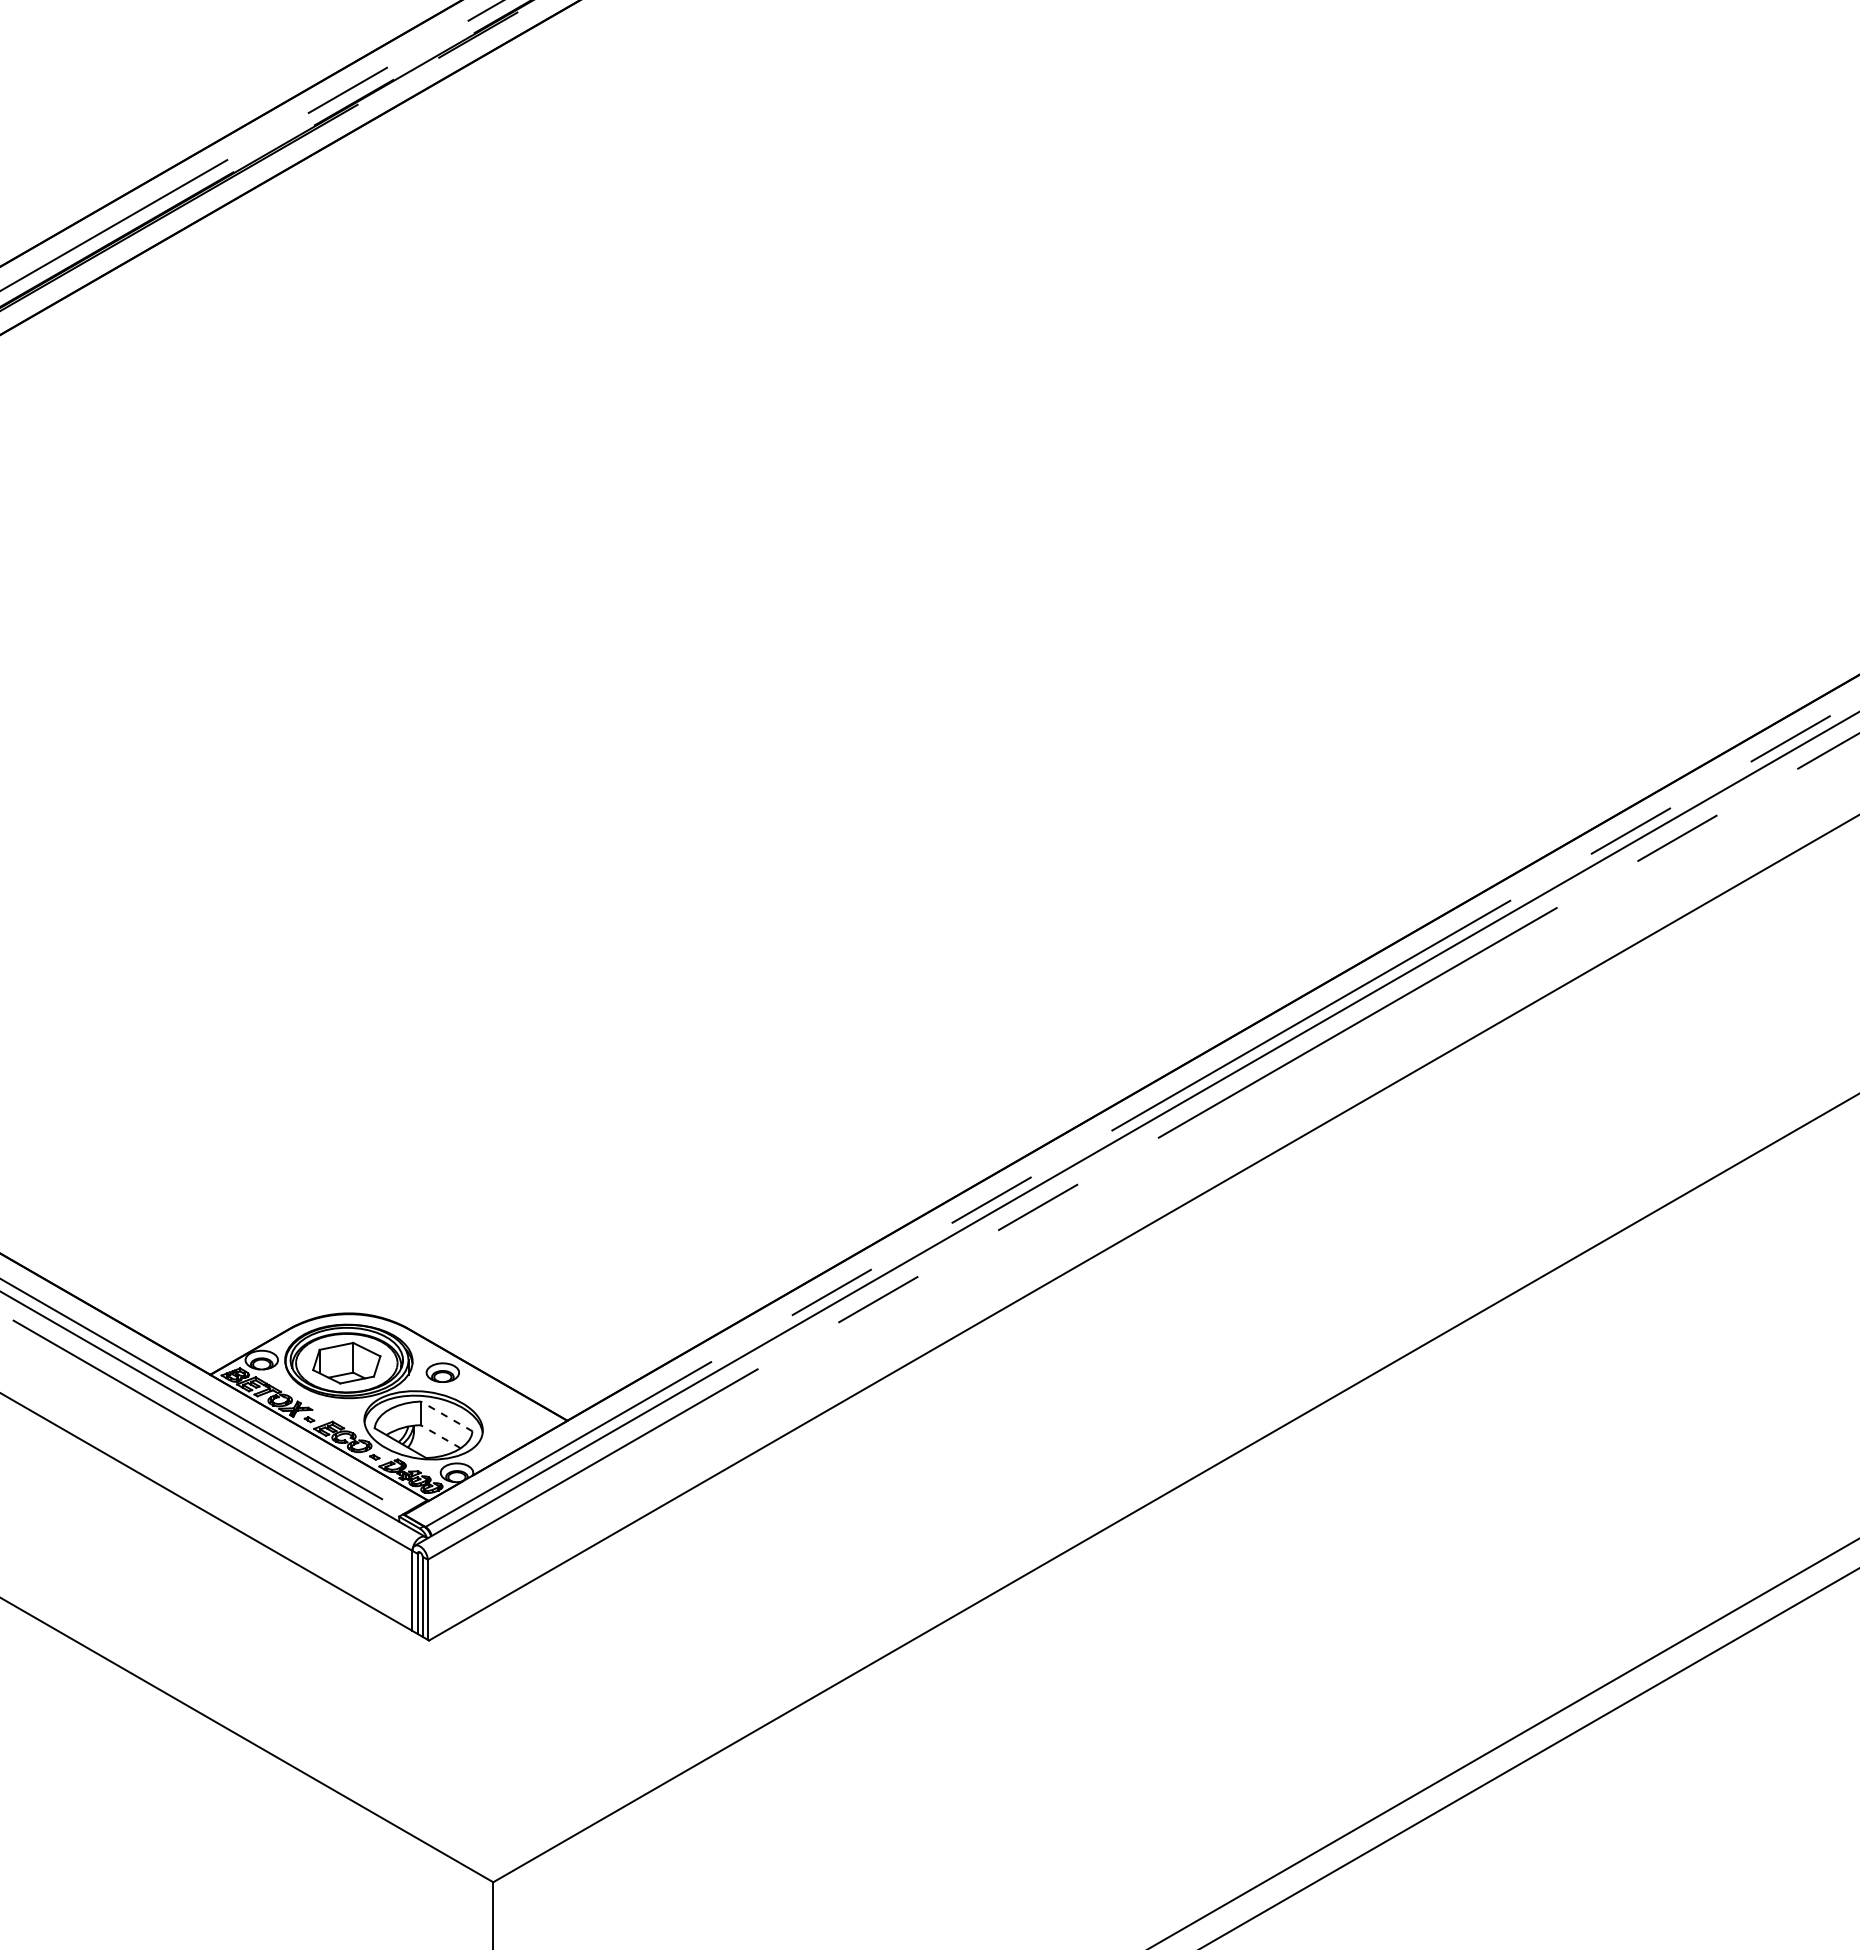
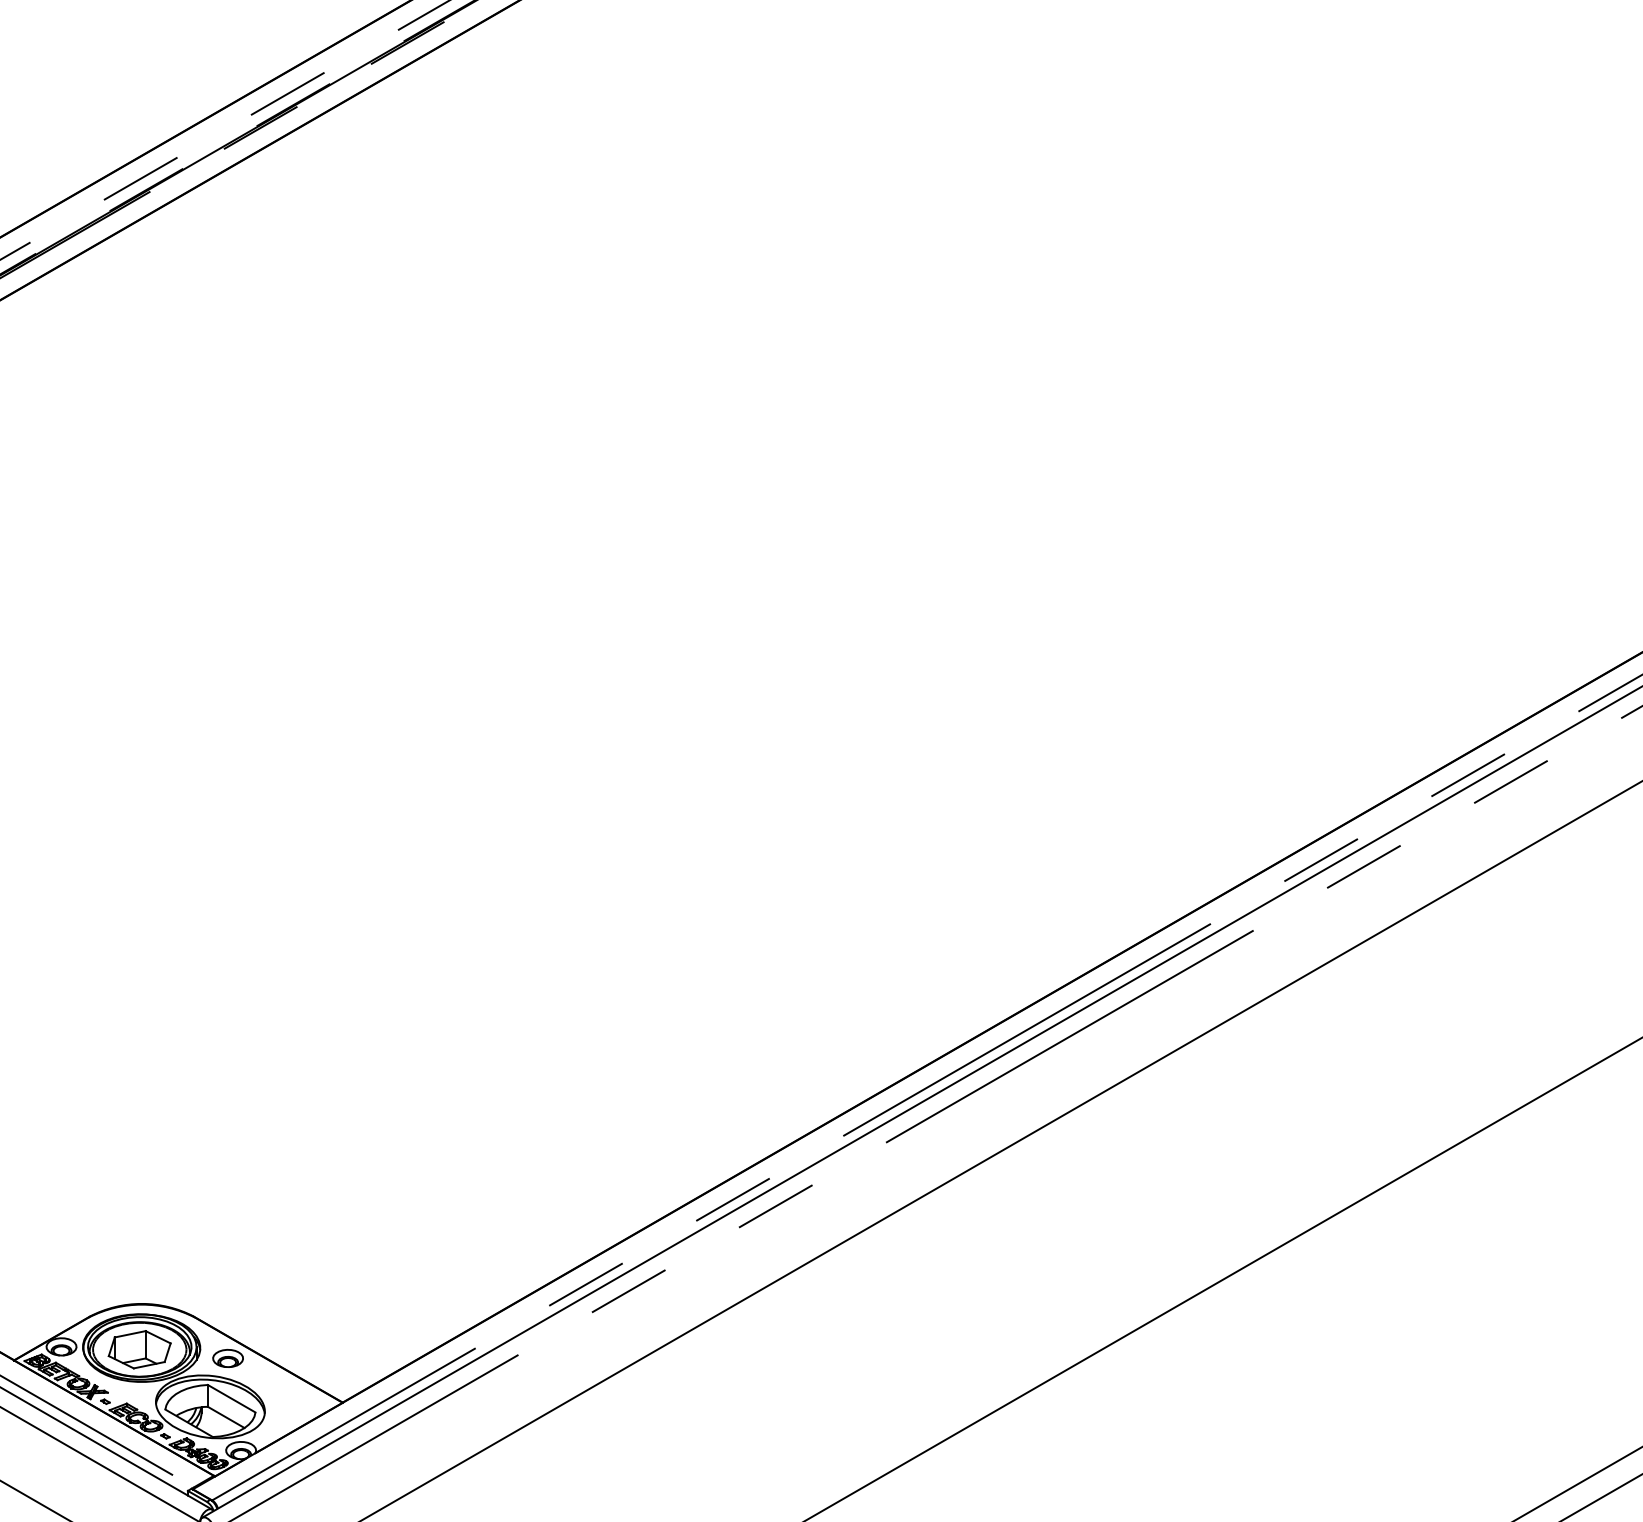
line: (446, 1416) -> (231, 1398), dashed -> solid
line: (440, 1436) -> (225, 1417), dashed -> solid

